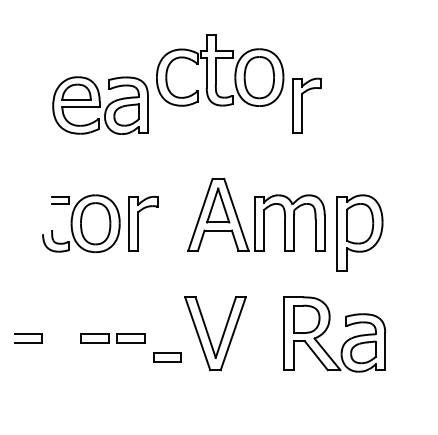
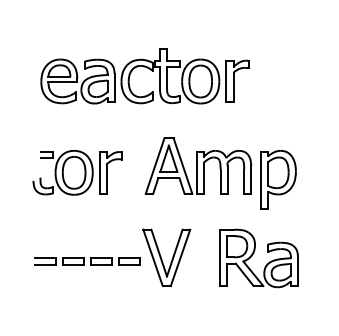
part: (220, 70) -> (170, 76), moved
part: (28, 338) -> (45, 261), moved
part: (167, 357) -> (129, 261), moved

